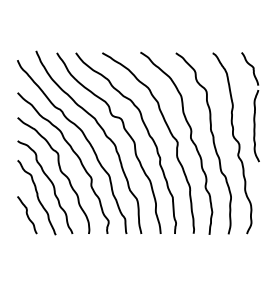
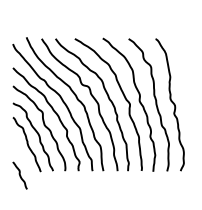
part: (250, 107) -> (183, 78), removed
curve: (27, 215) -> (20, 175), moved

